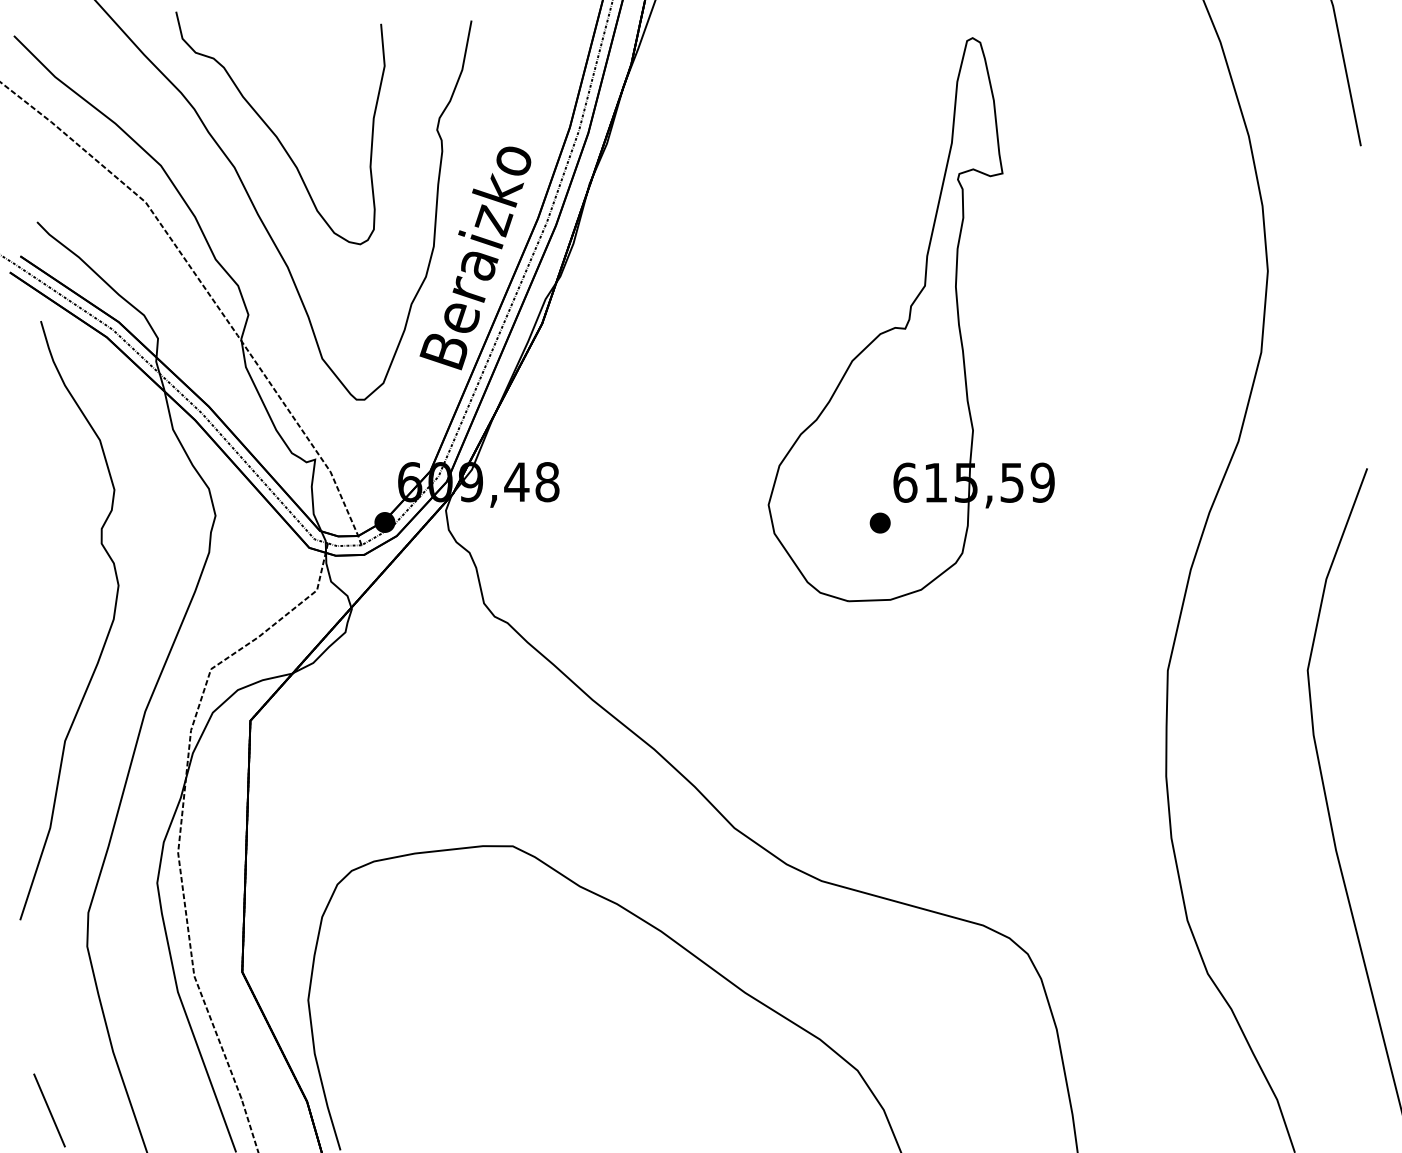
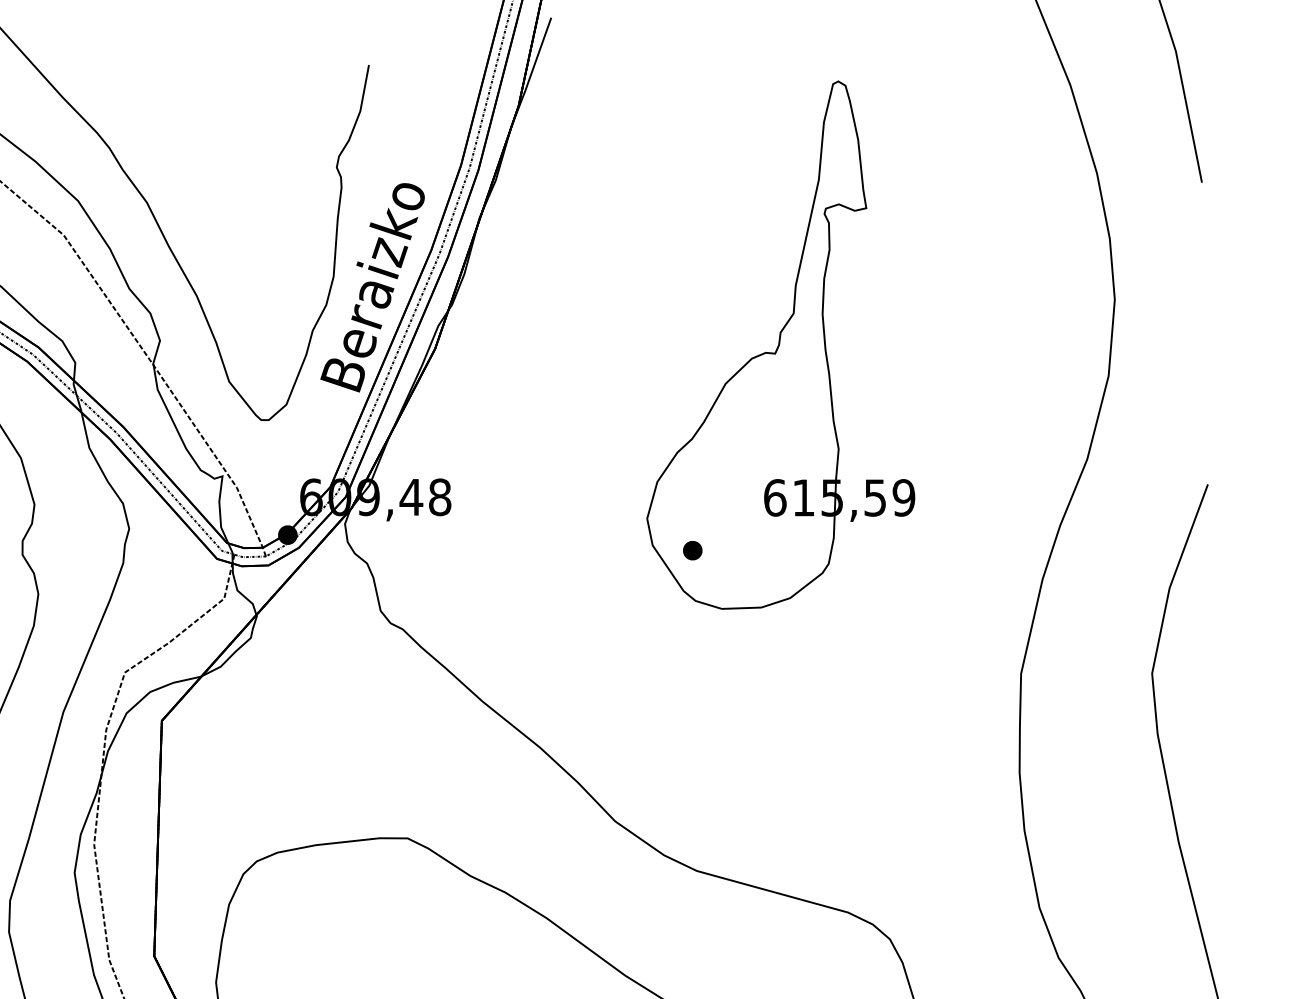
part: (275, 133) -> (185, 170), removed
part: (879, 522) -> (692, 550), moved

